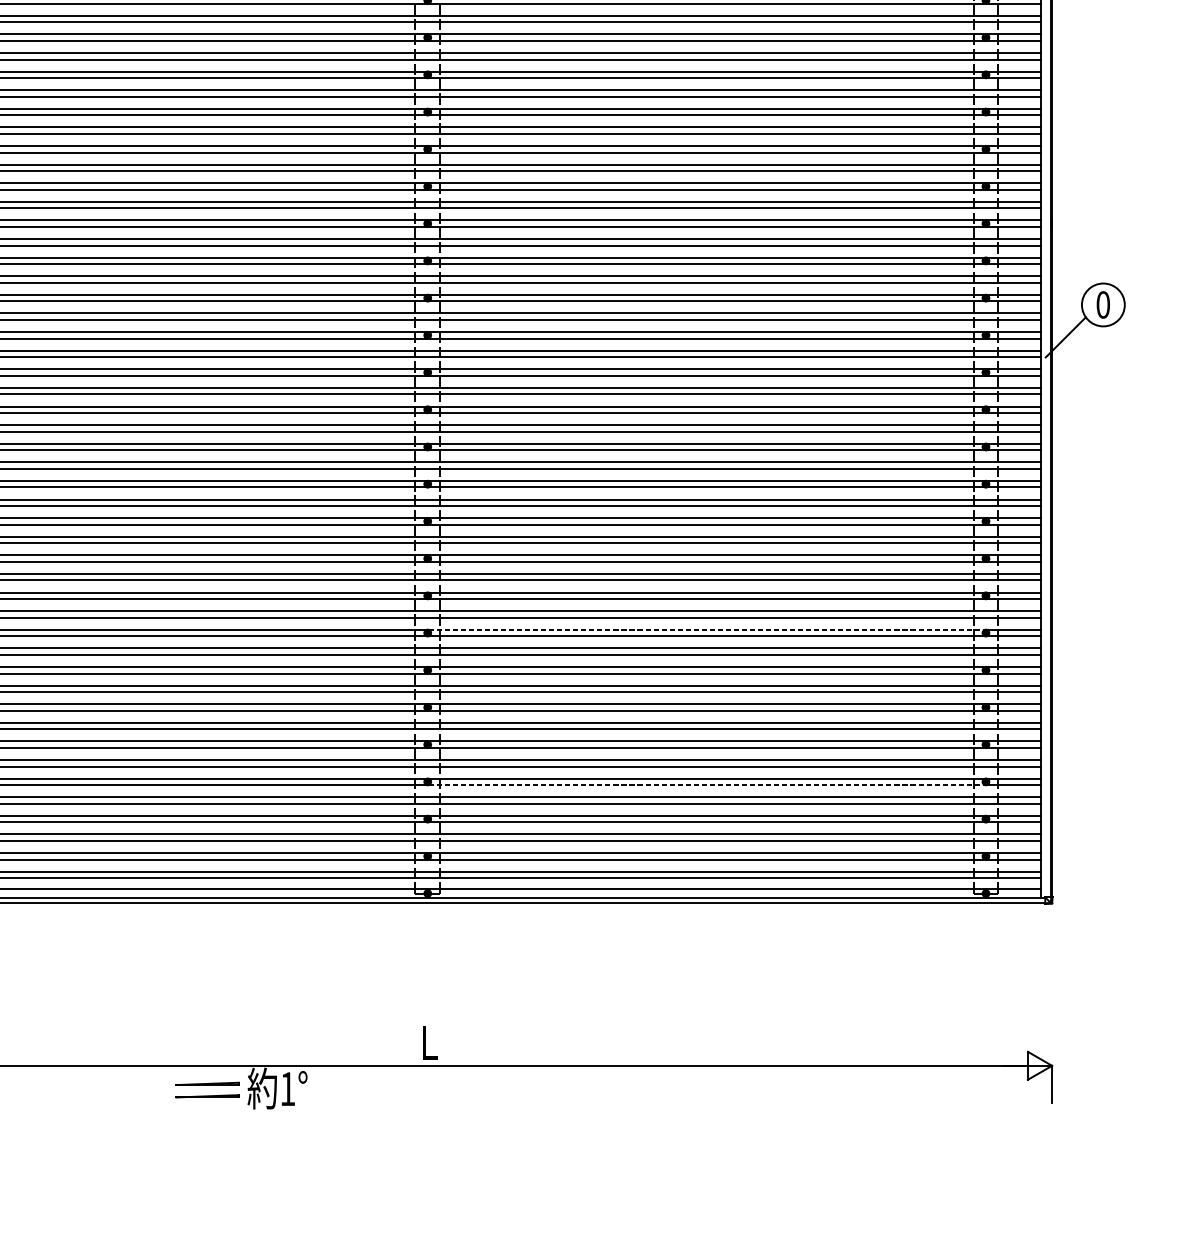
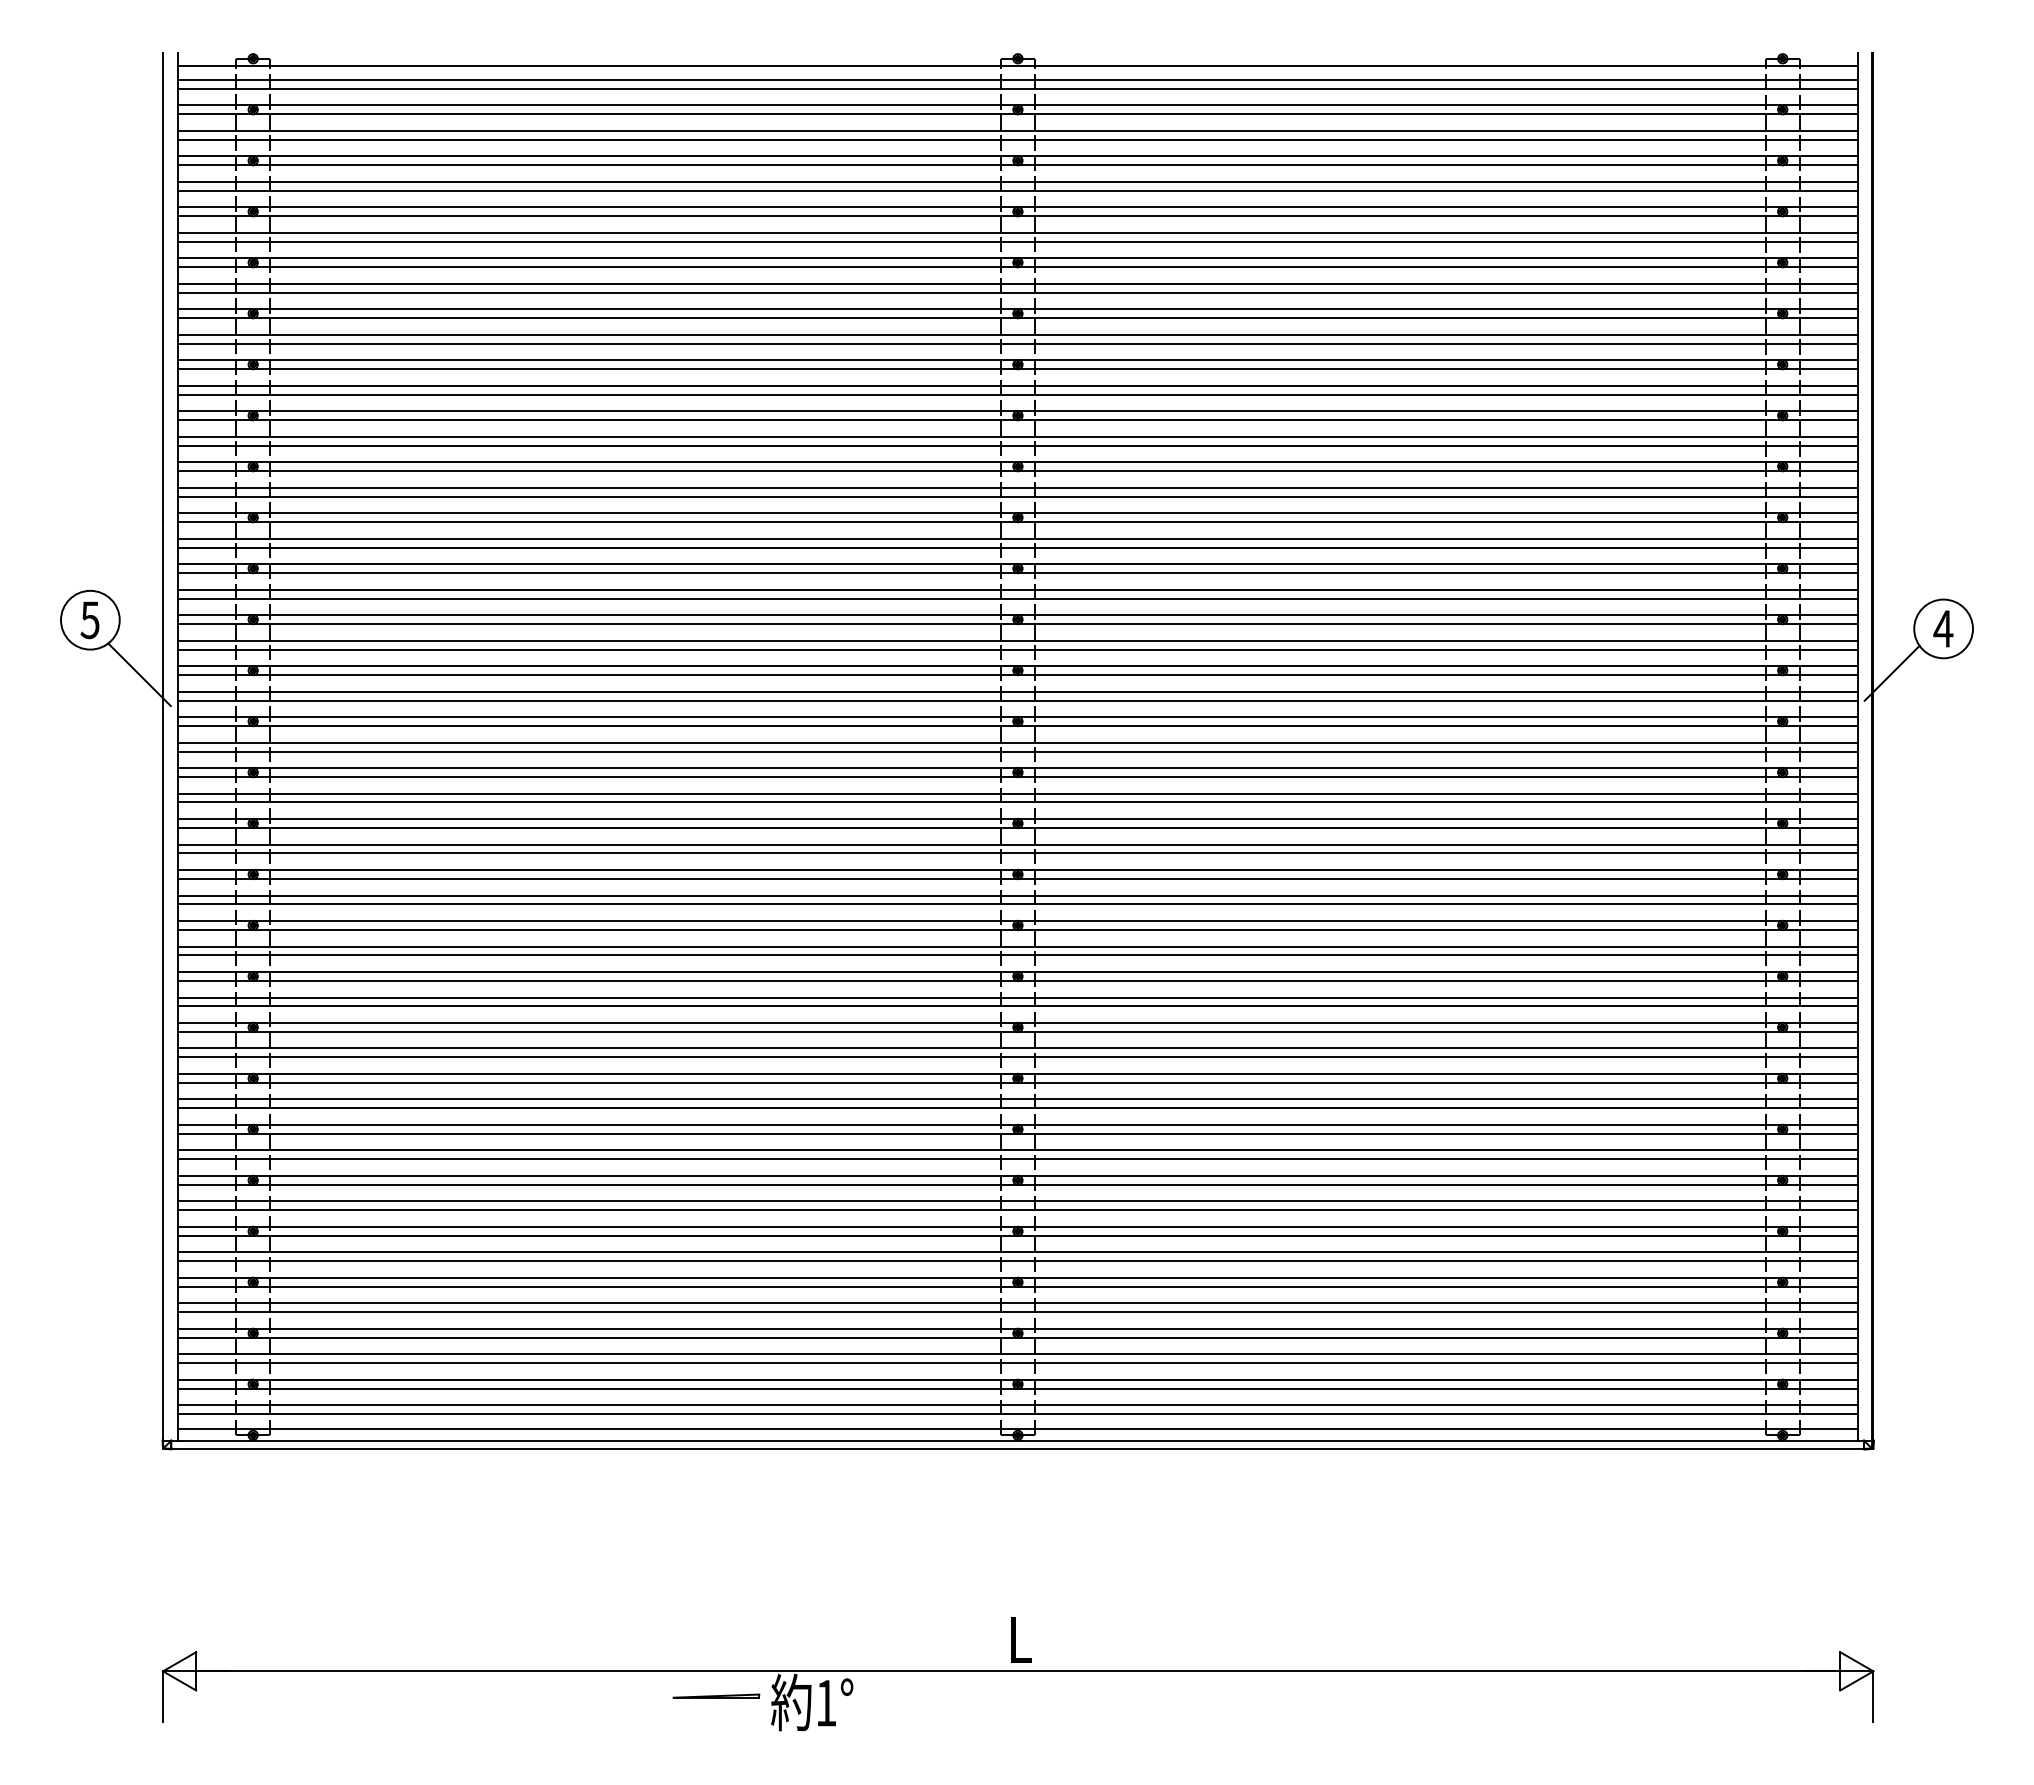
text: (1103, 304) -> (1943, 628), 0 -> 4
line: (706, 629) -> (1400, 1073), dashed -> solid
line: (706, 784) -> (1400, 1286), dashed -> solid
part: (207, 1095) -> (716, 1712), removed

